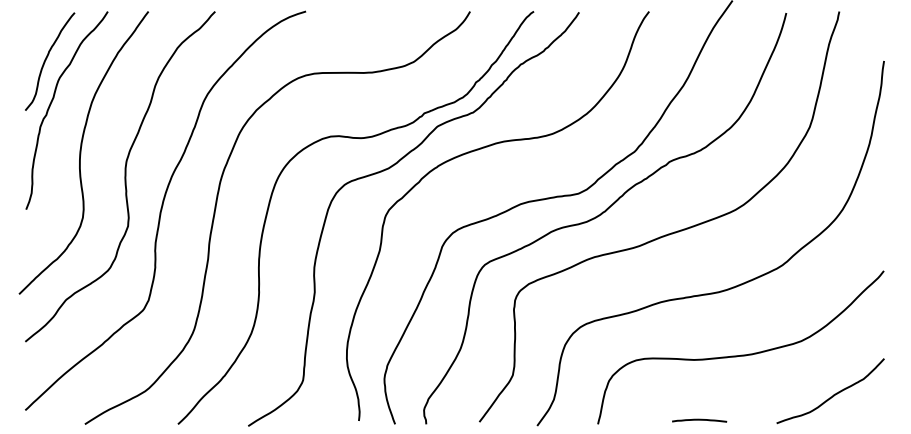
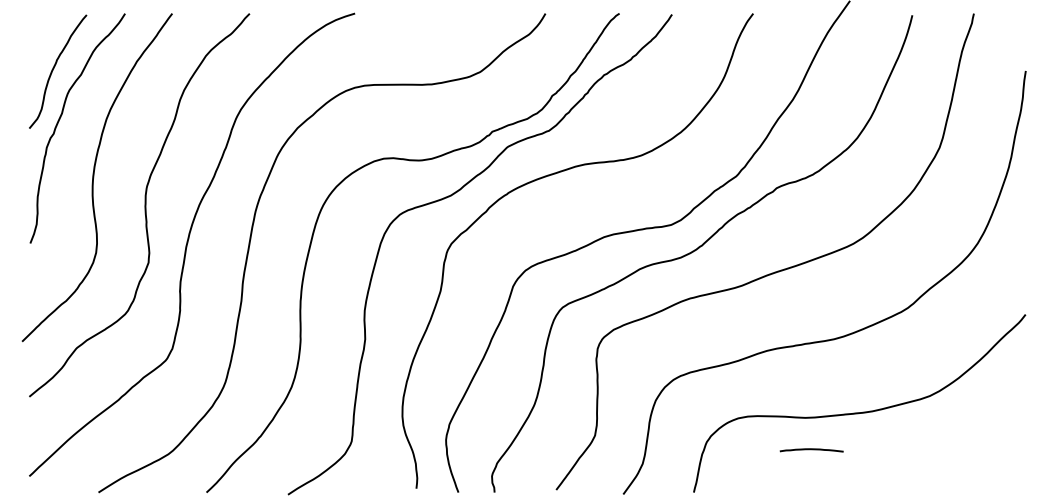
curve: (832, 394) -> (966, 458), removed
curve: (699, 420) -> (811, 450), moved

